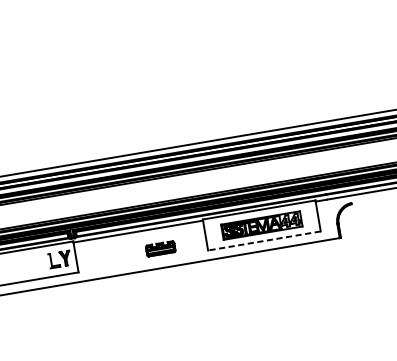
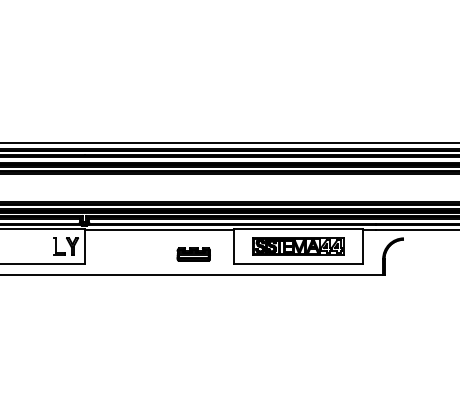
line: (264, 241) -> (298, 264), dashed -> solid
part: (160, 248) -> (193, 254), moved

